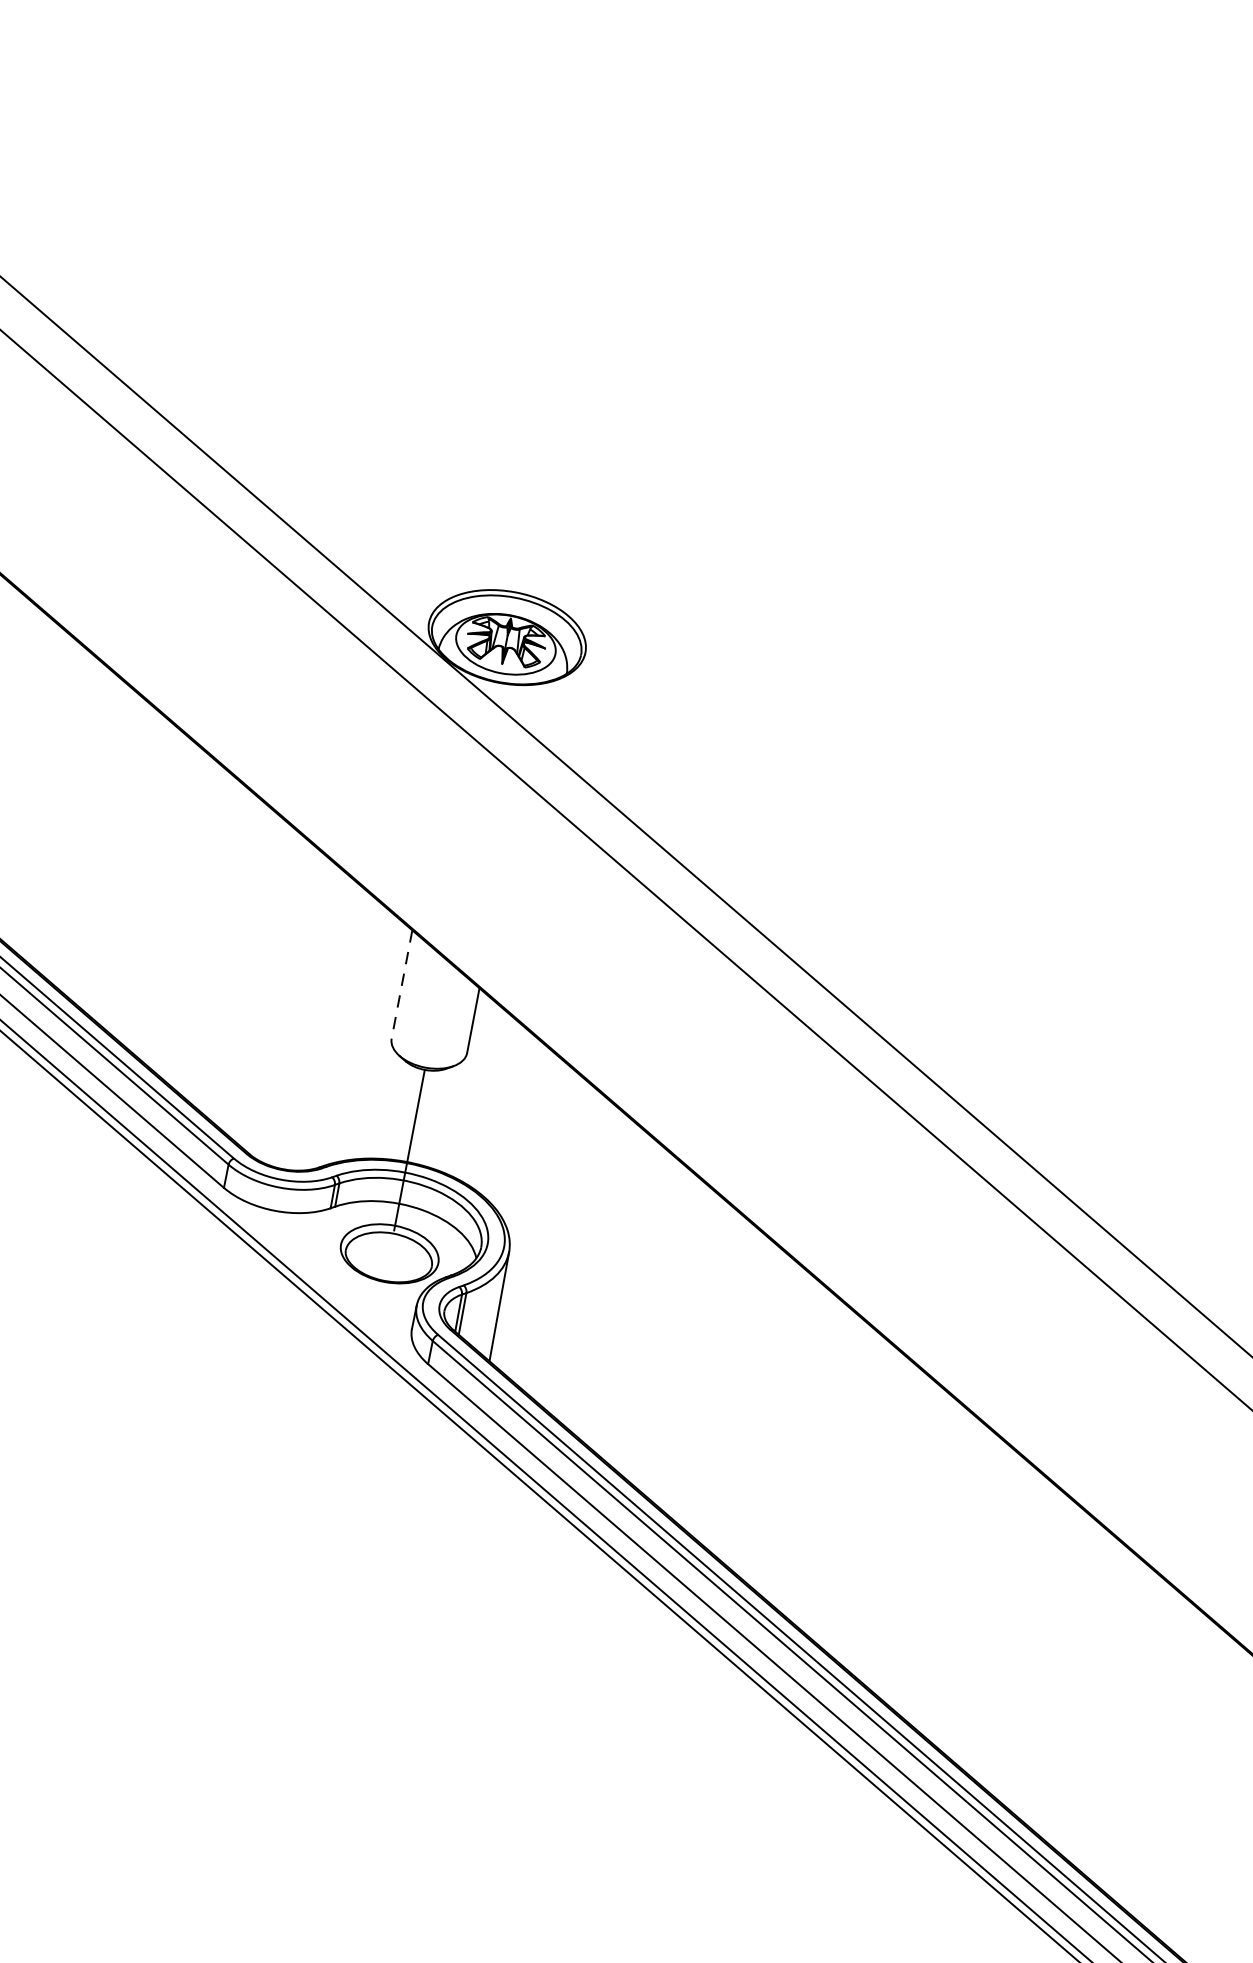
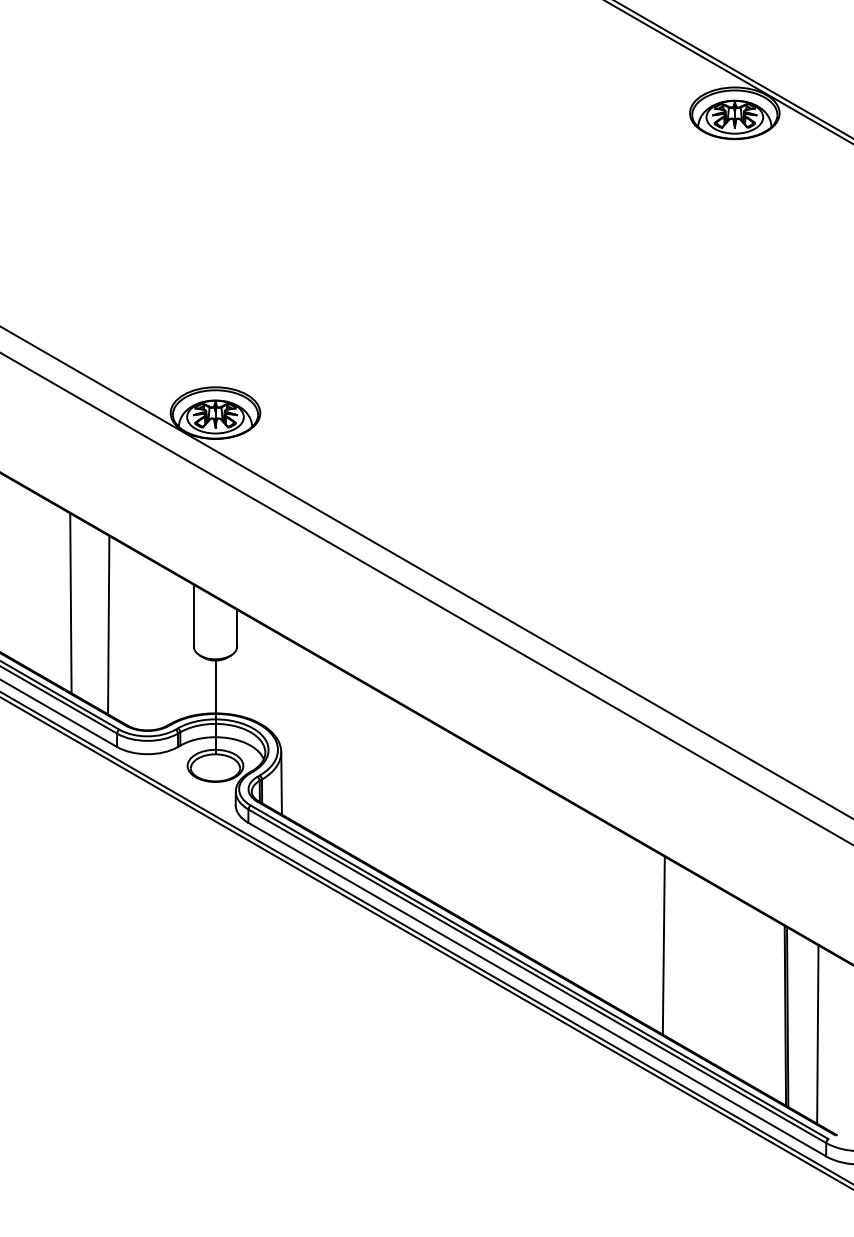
line: (190, 921) -> (70, 603), added
line: (249, 972) -> (108, 625), added
line: (401, 983) -> (193, 615), dashed -> solid
line: (1112, 1716) -> (663, 945), added

